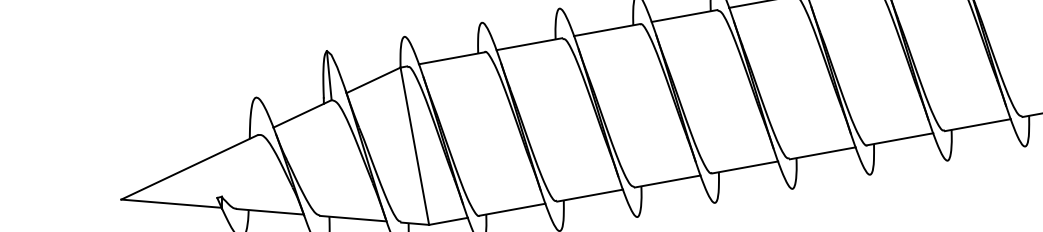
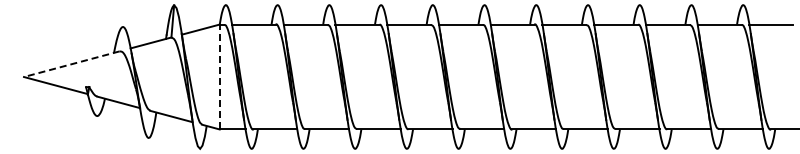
line: (414, 145) -> (219, 76), solid -> dashed
line: (189, 167) -> (71, 64), solid -> dashed

